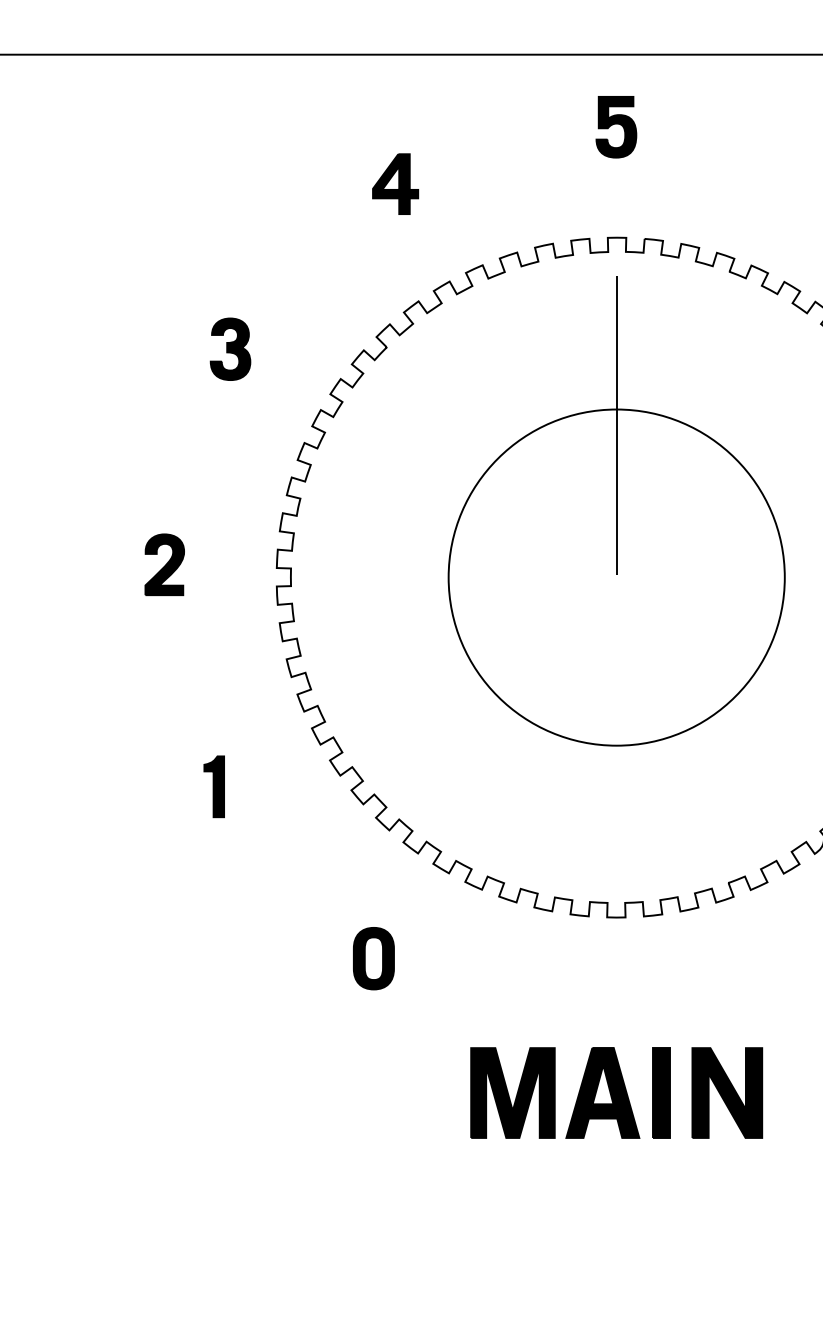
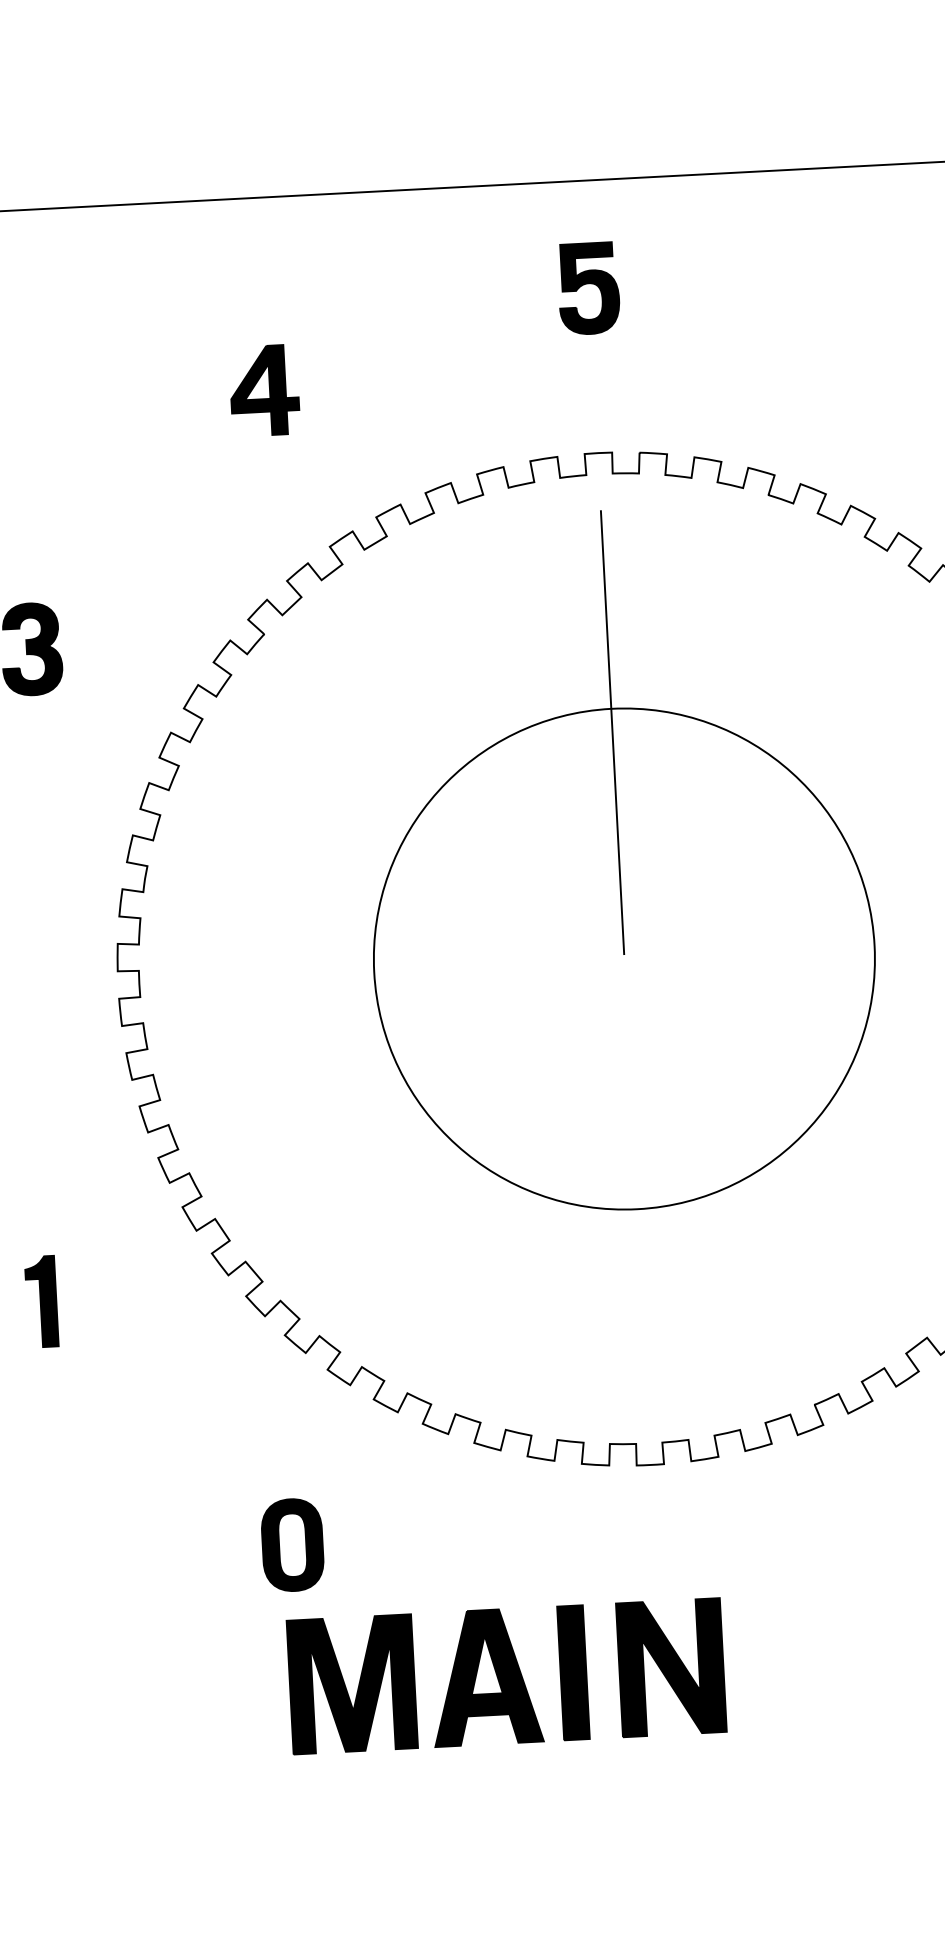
part: (616, 1092) -> (506, 1675), moved

